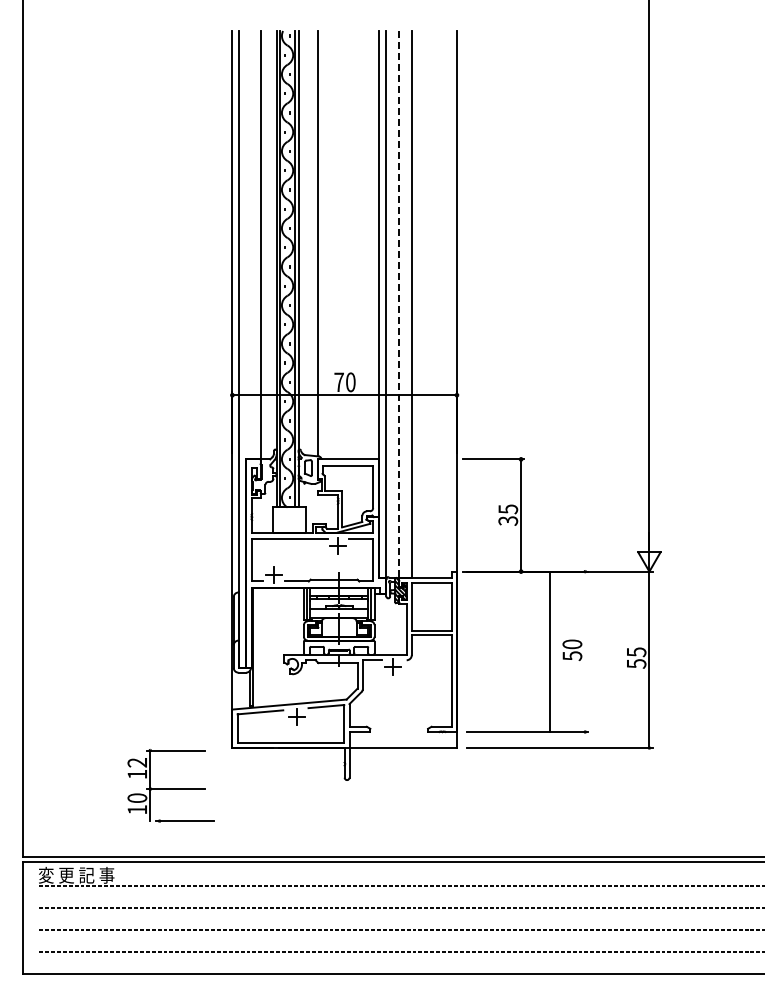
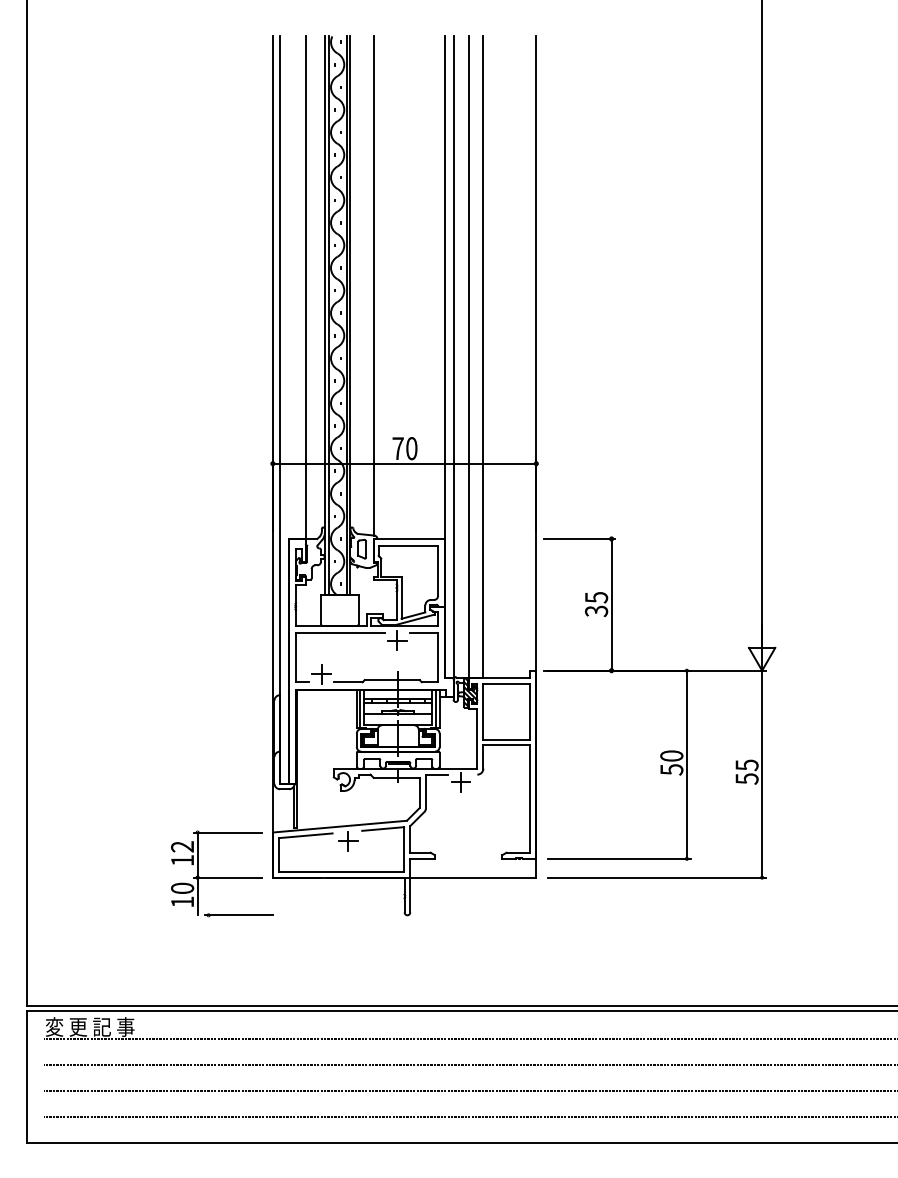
line: (399, 304) -> (468, 357), dashed -> solid
line: (550, 651) -> (687, 764), moved
part: (170, 785) -> (221, 873), moved

